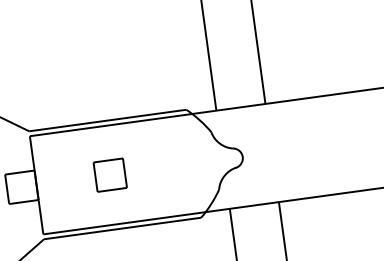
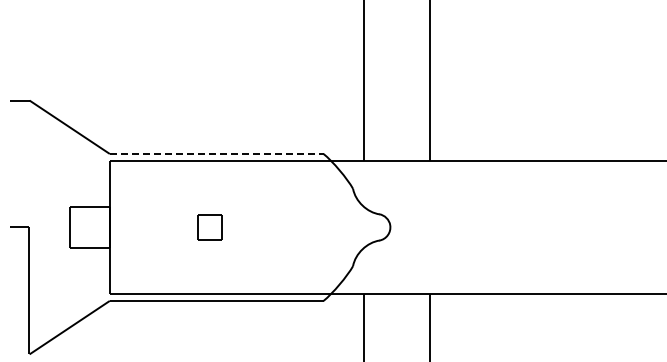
line: (107, 120) -> (216, 153), solid -> dashed
part: (109, 175) -> (209, 227), size x0.6

